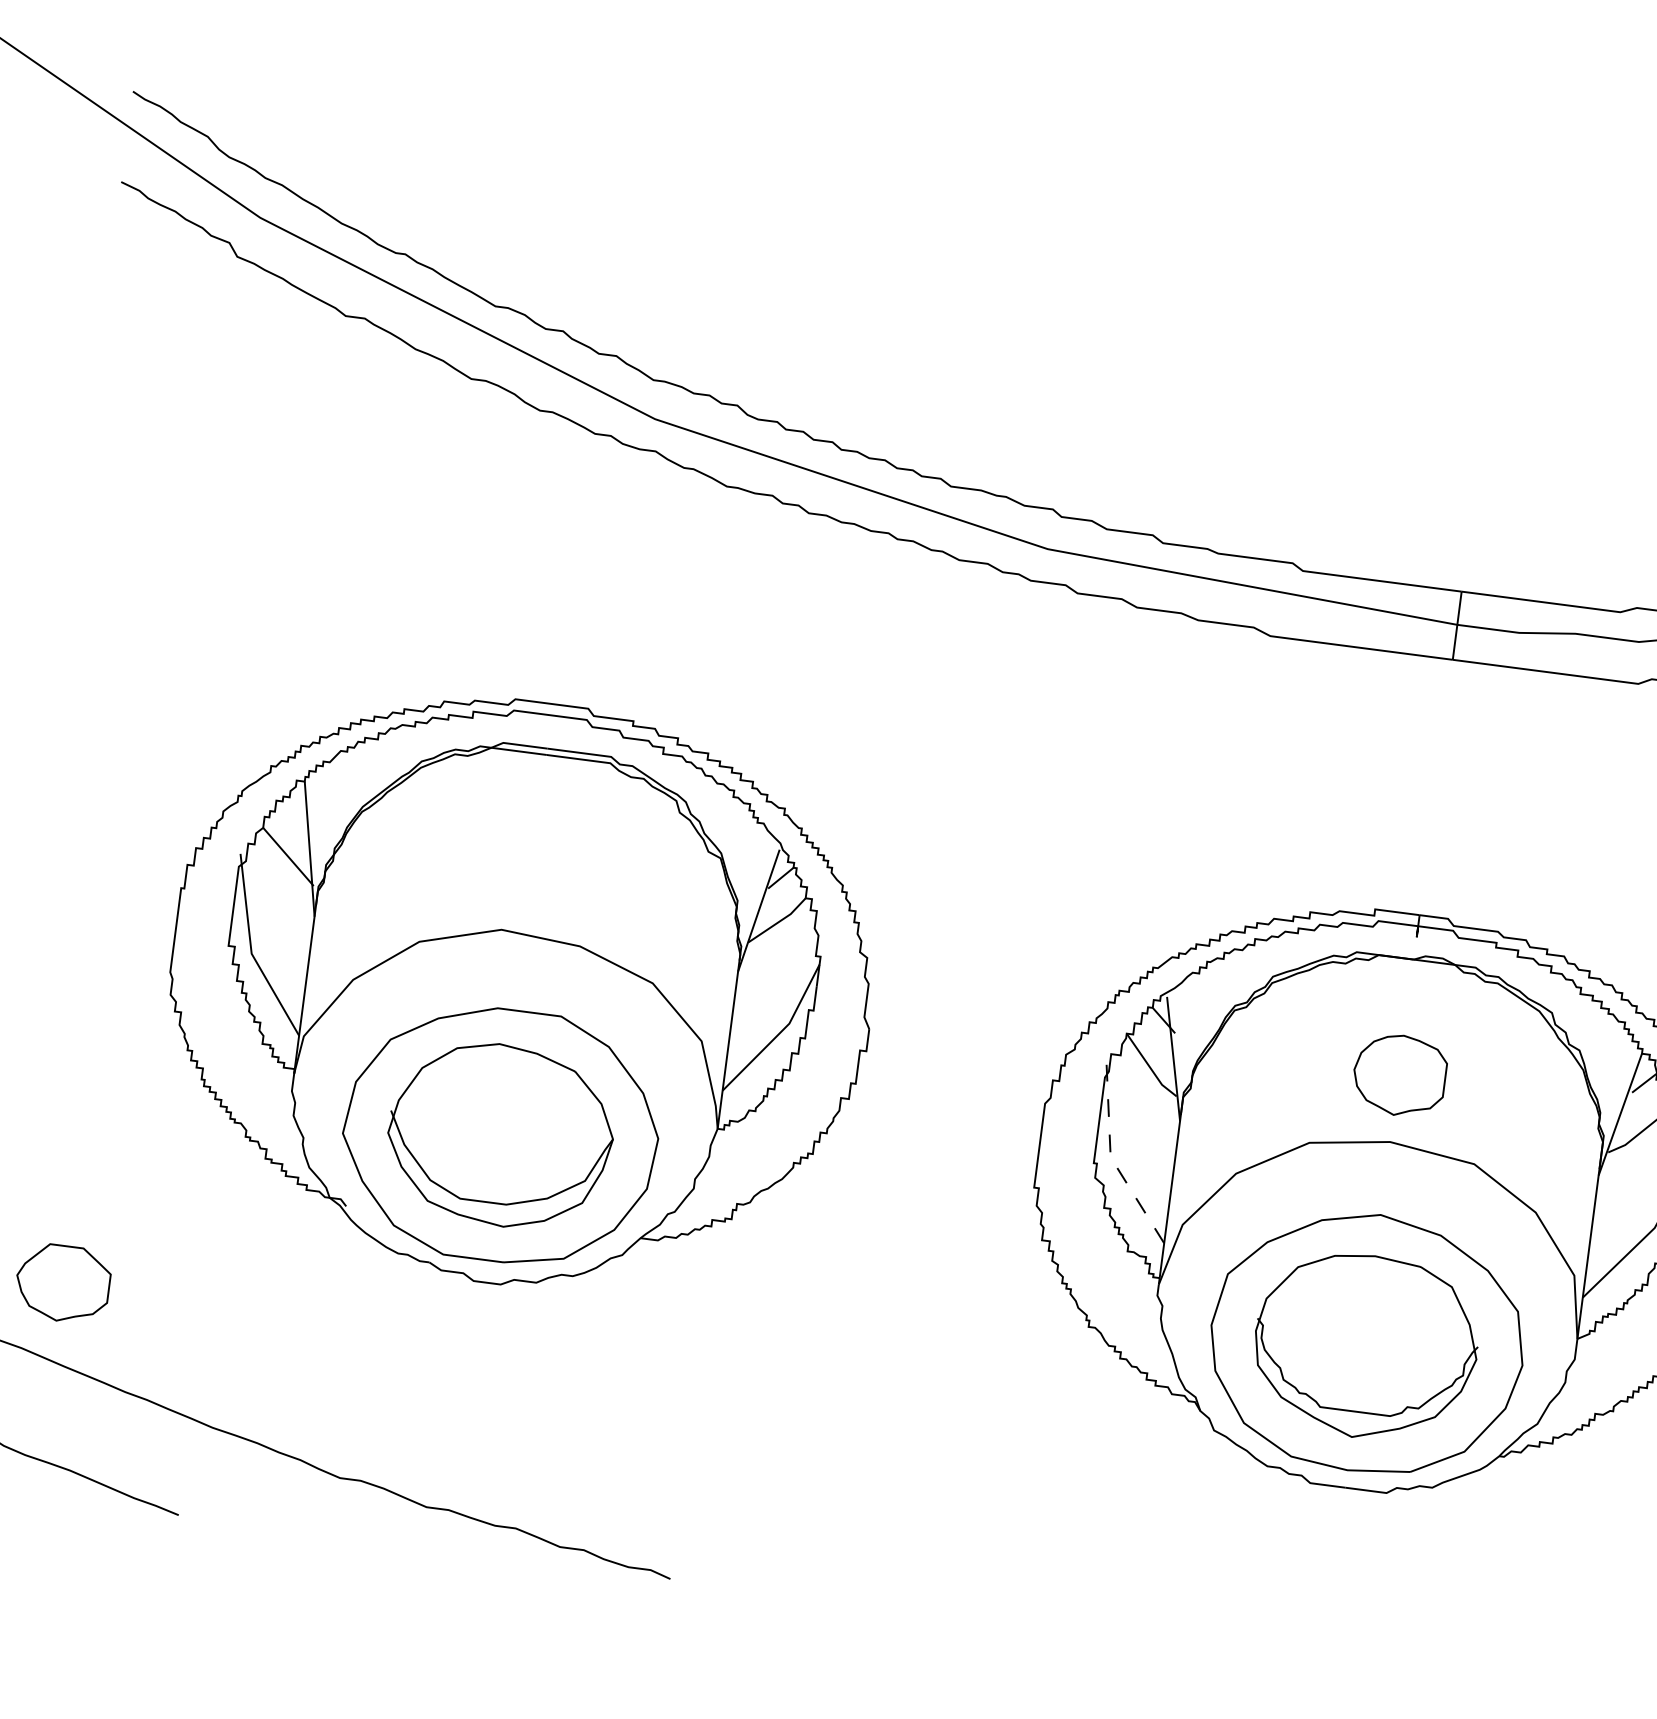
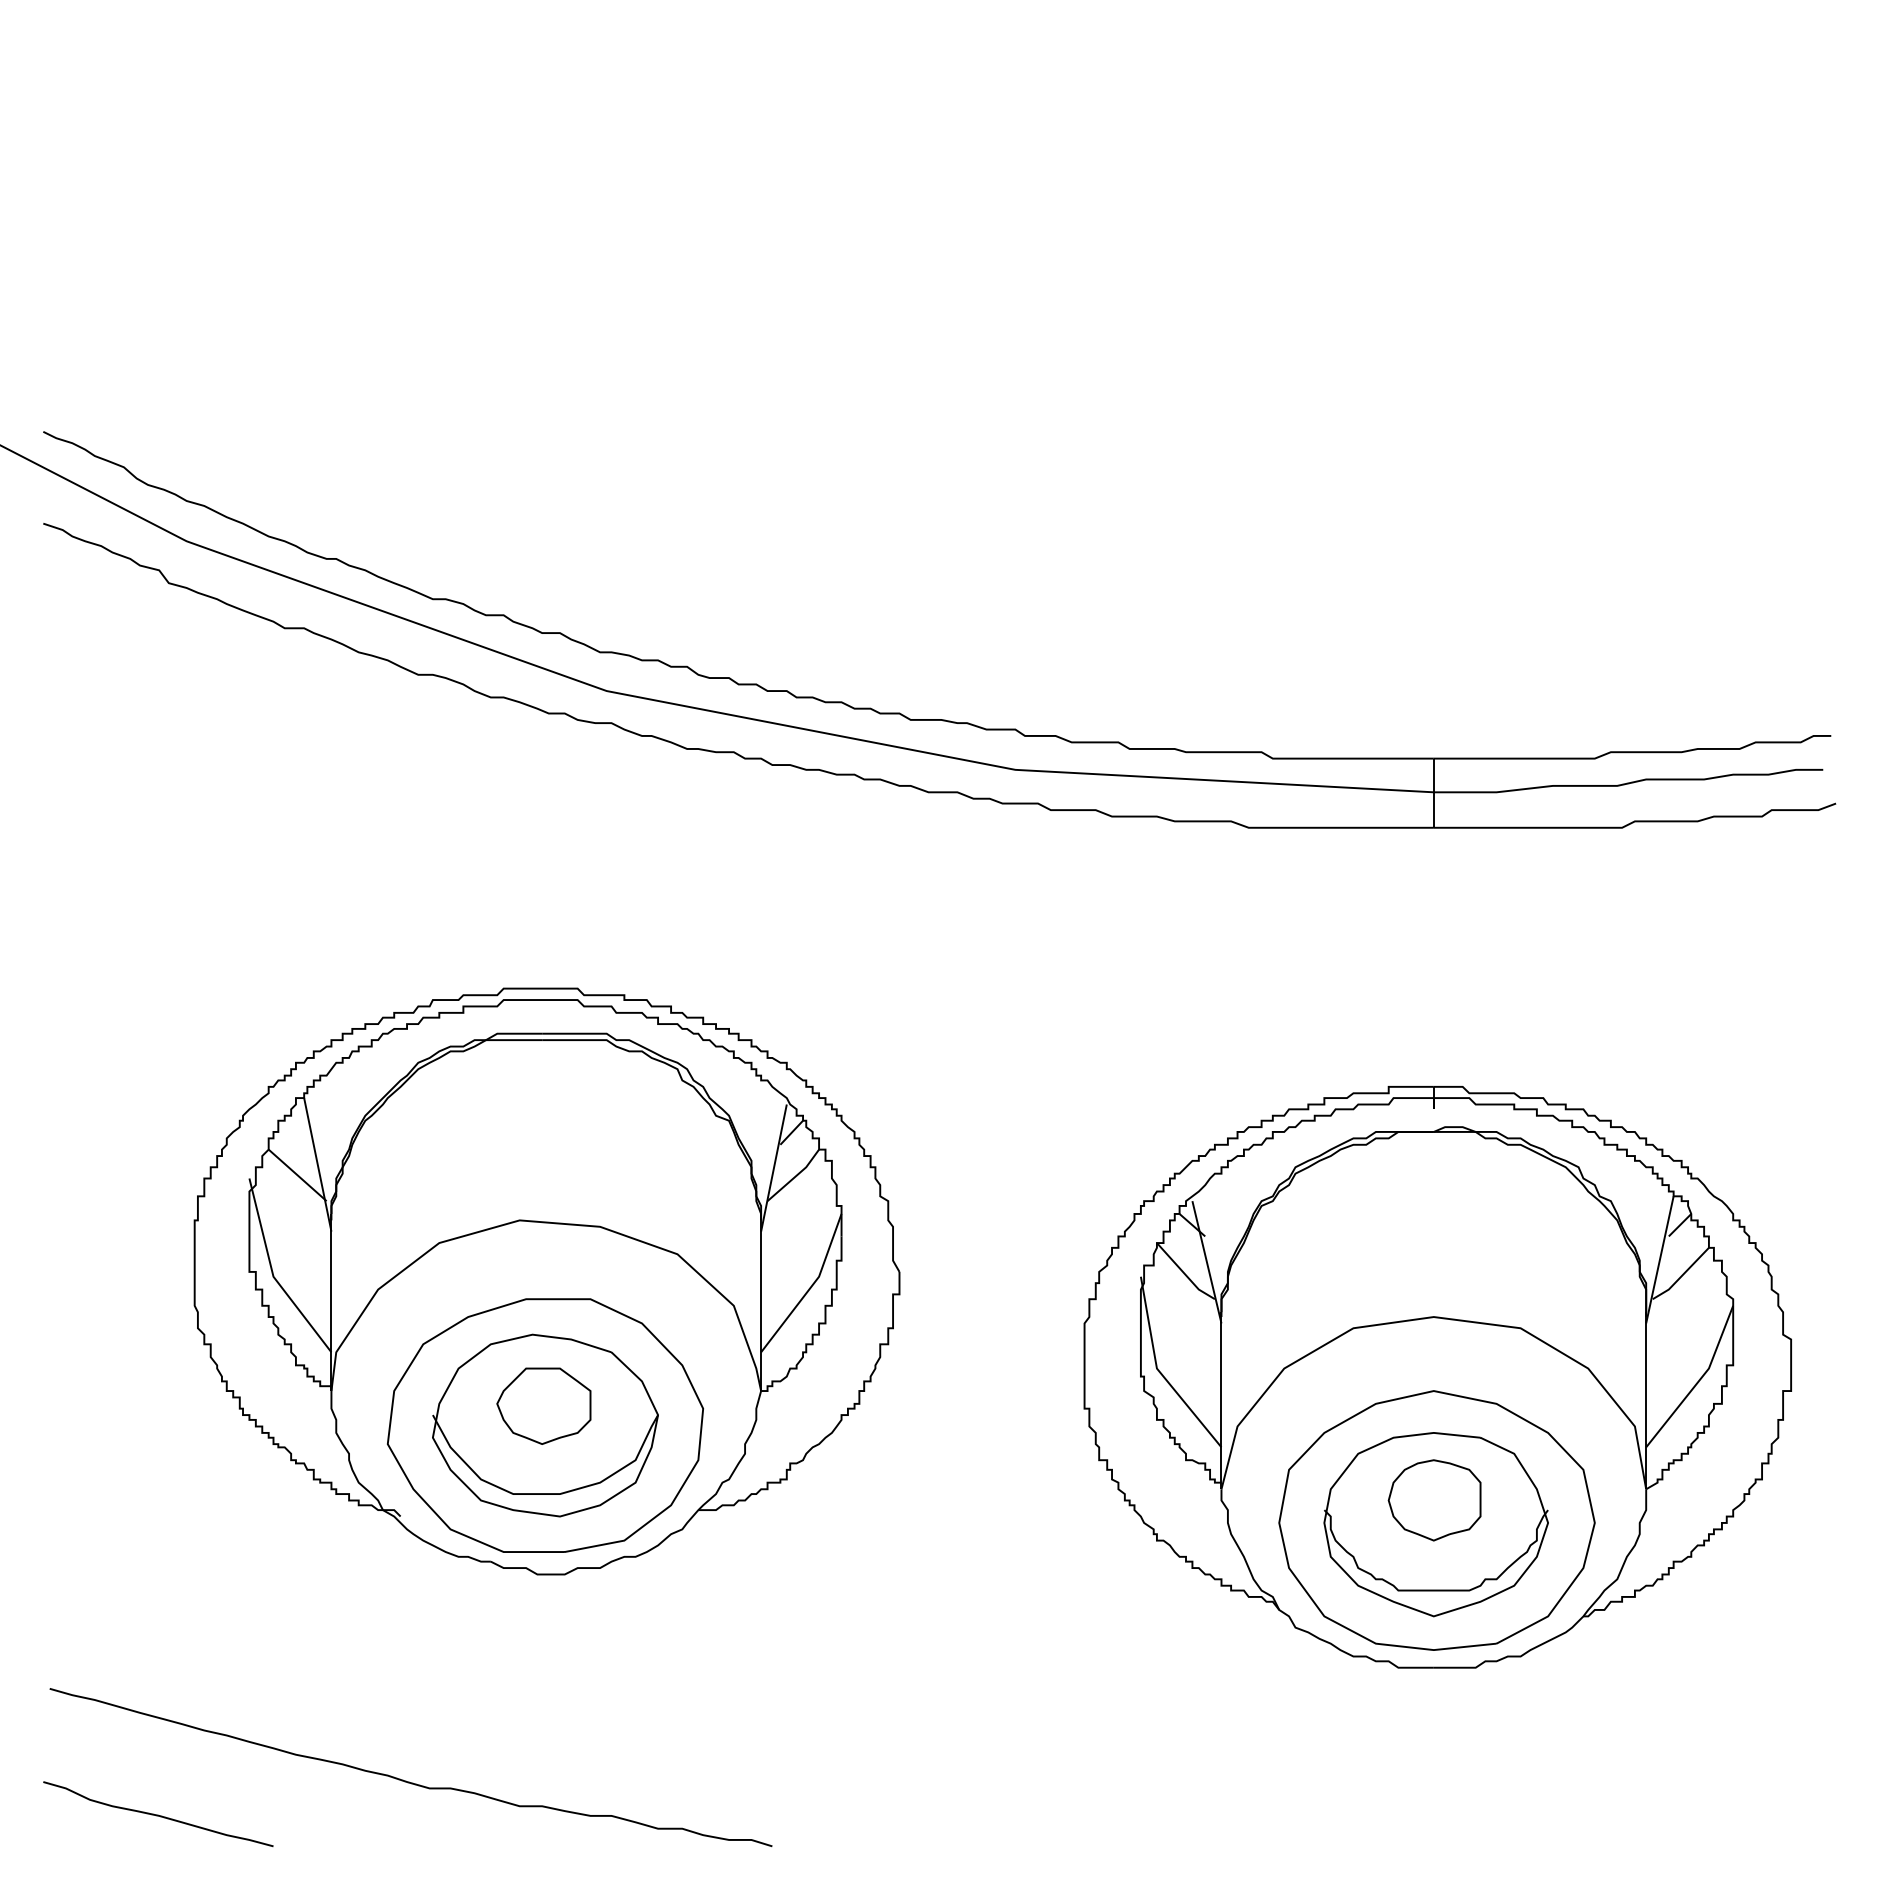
part: (1399, 1075) -> (1434, 1500), moved
line: (1111, 1159) -> (1158, 1370), dashed -> solid
part: (62, 1282) -> (543, 1405), moved

